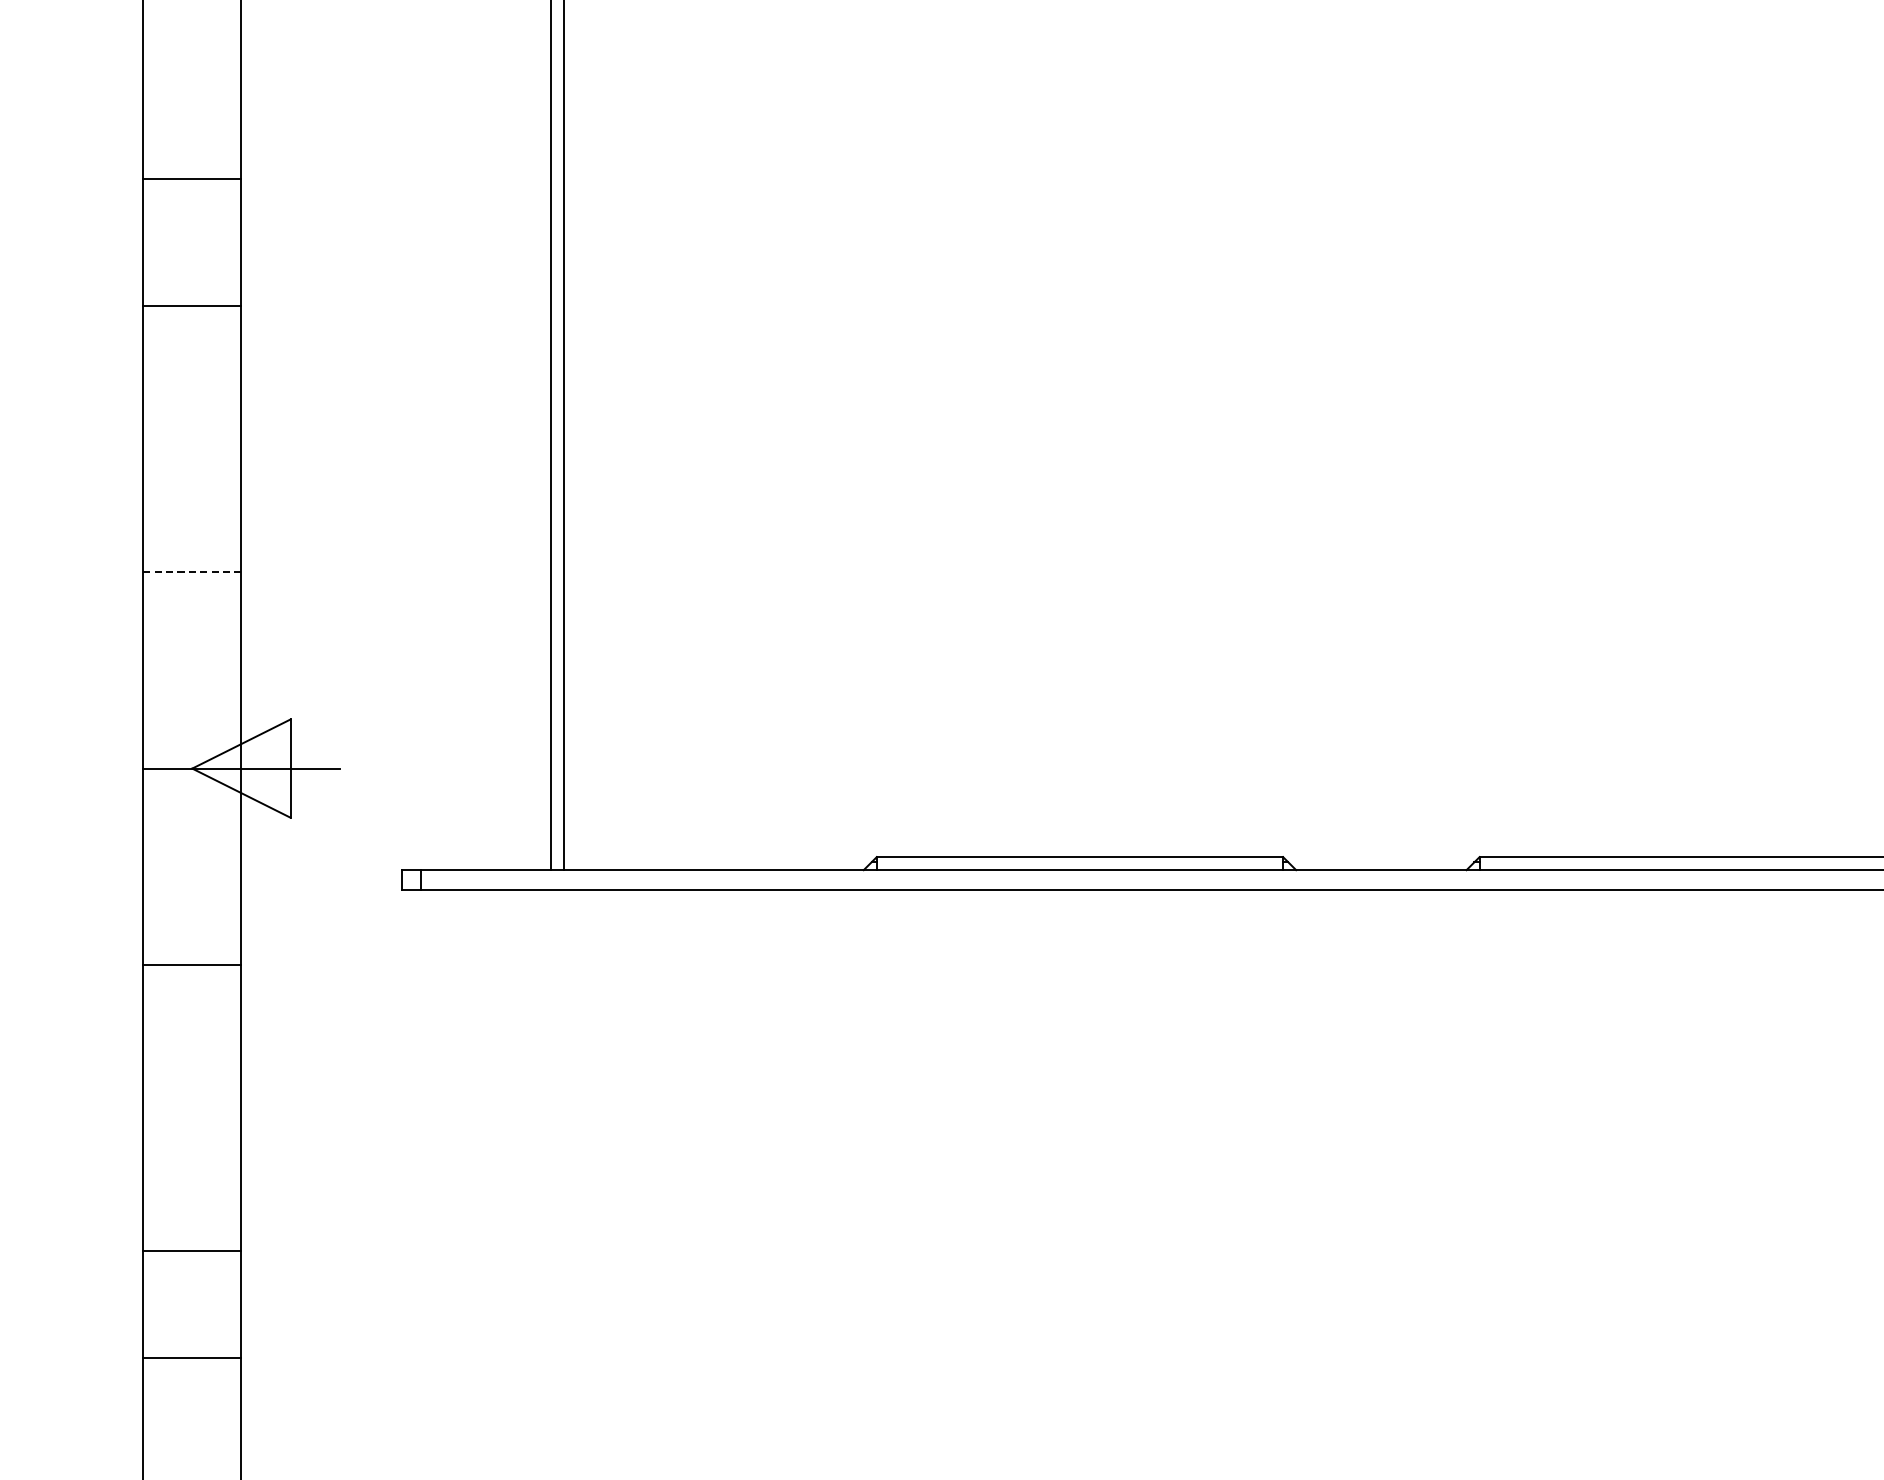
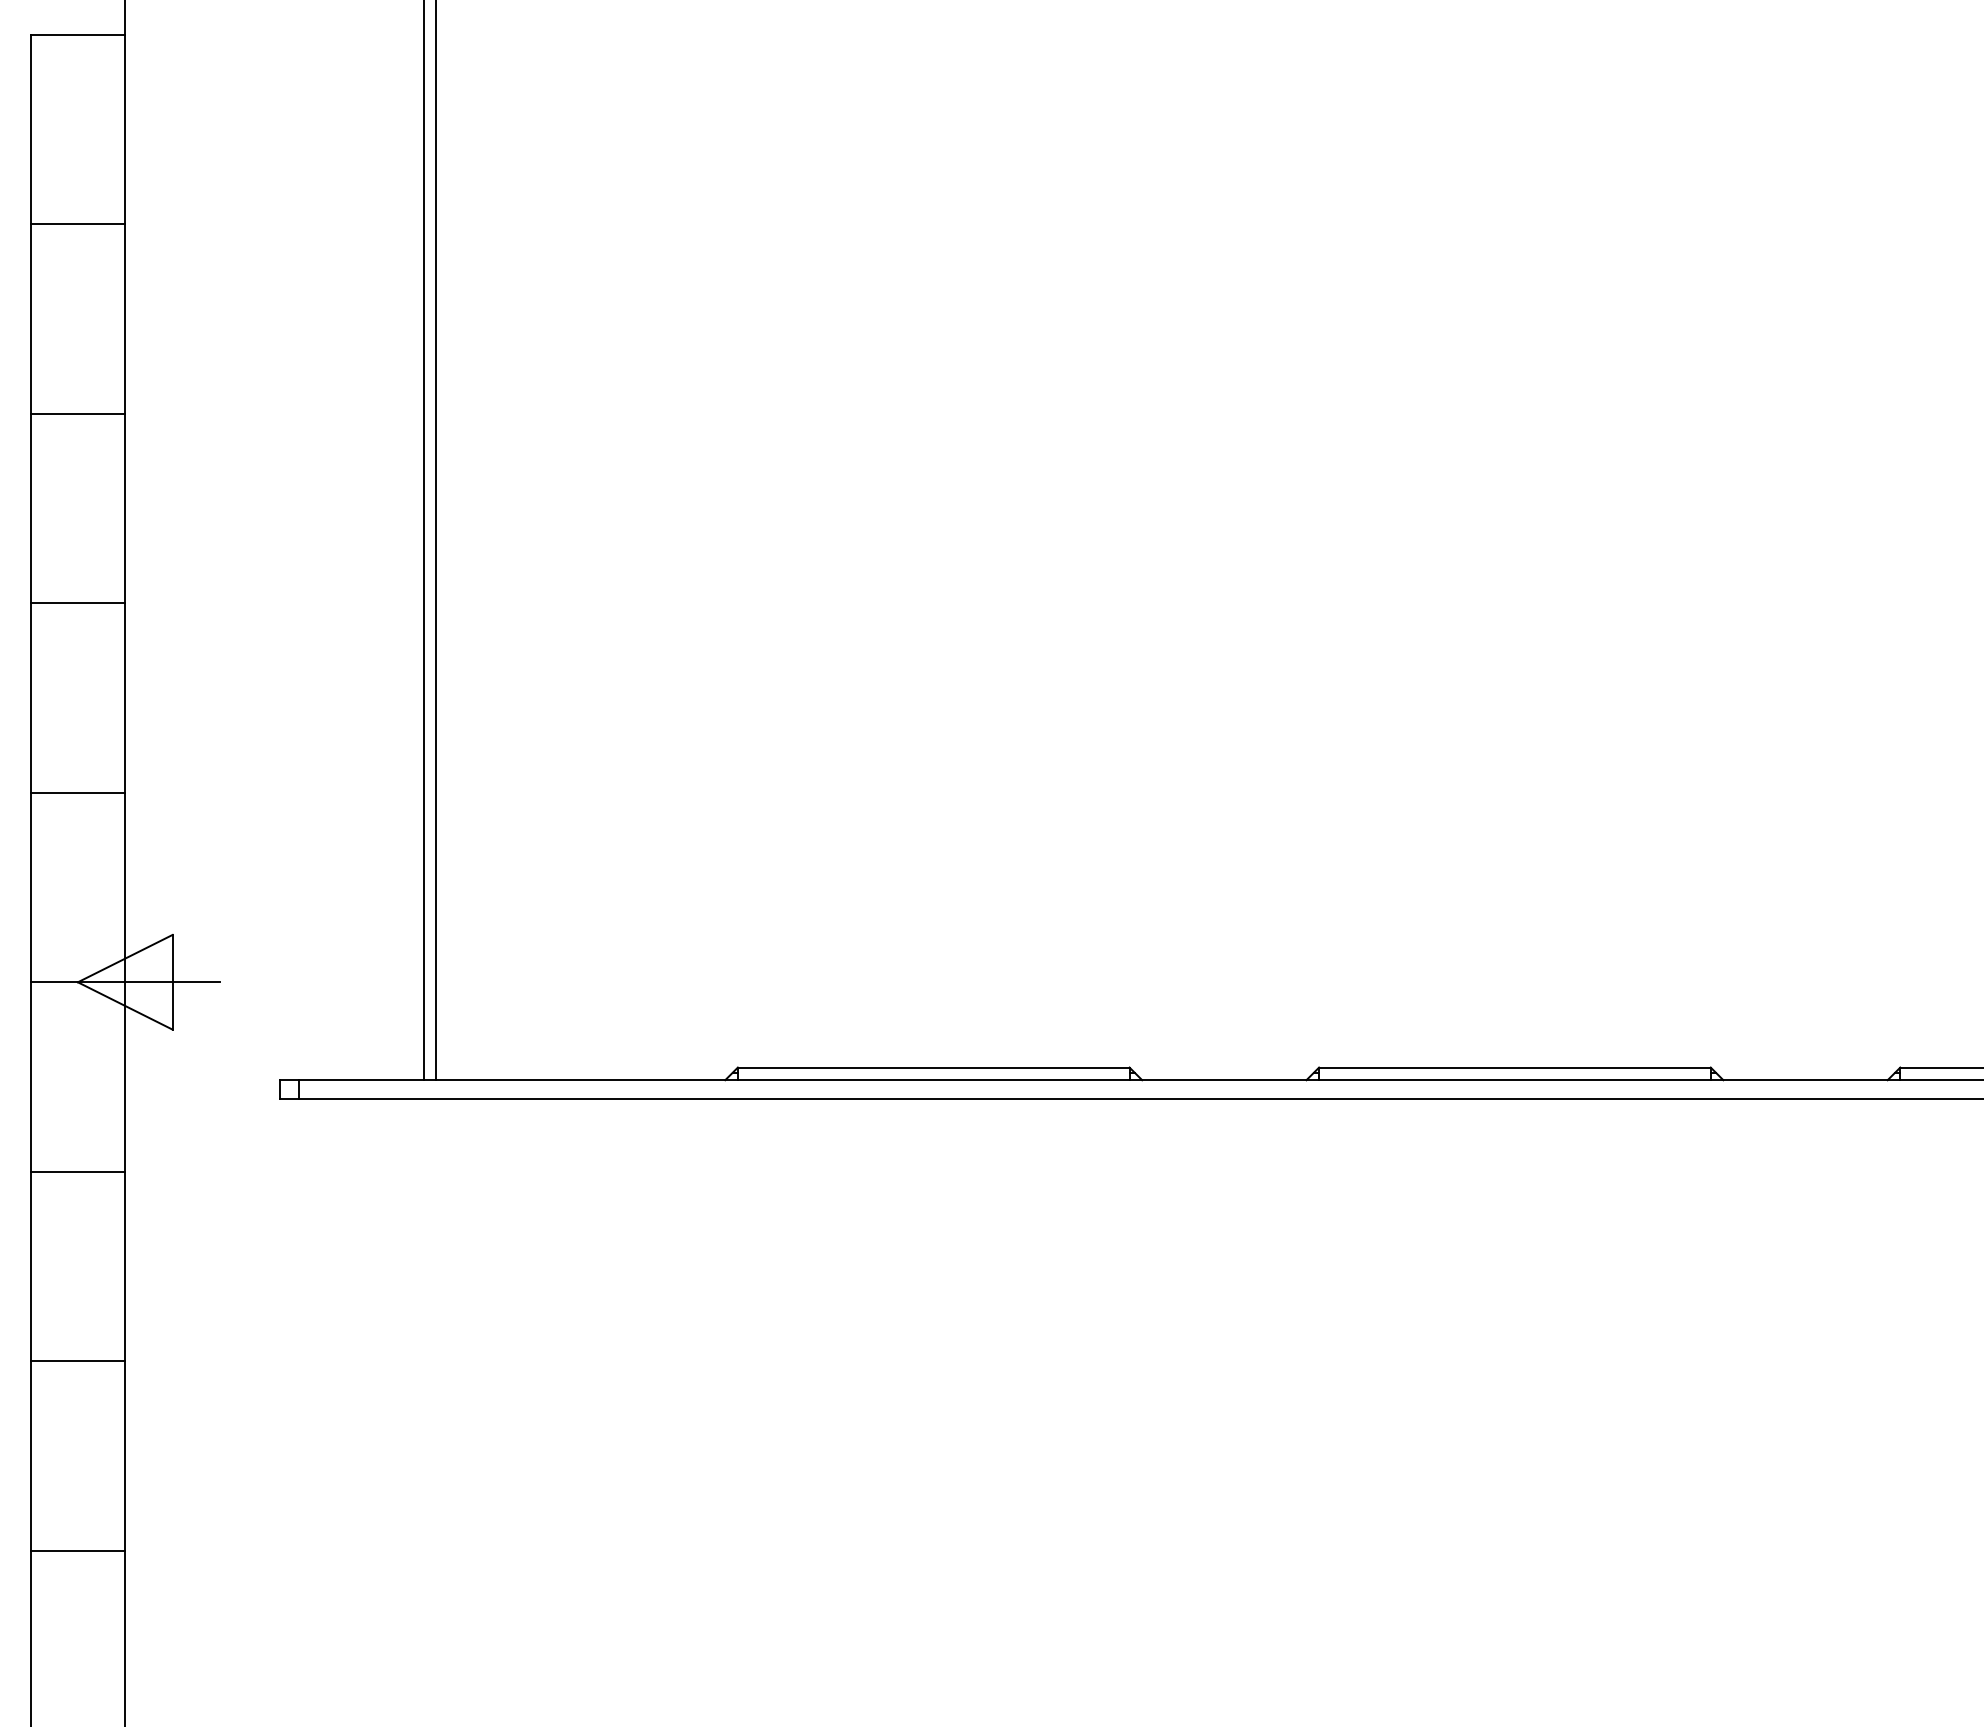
line: (191, 306) -> (77, 603), moved
line: (192, 571) -> (78, 792), dashed -> solid
line: (191, 1251) -> (77, 1361), moved

